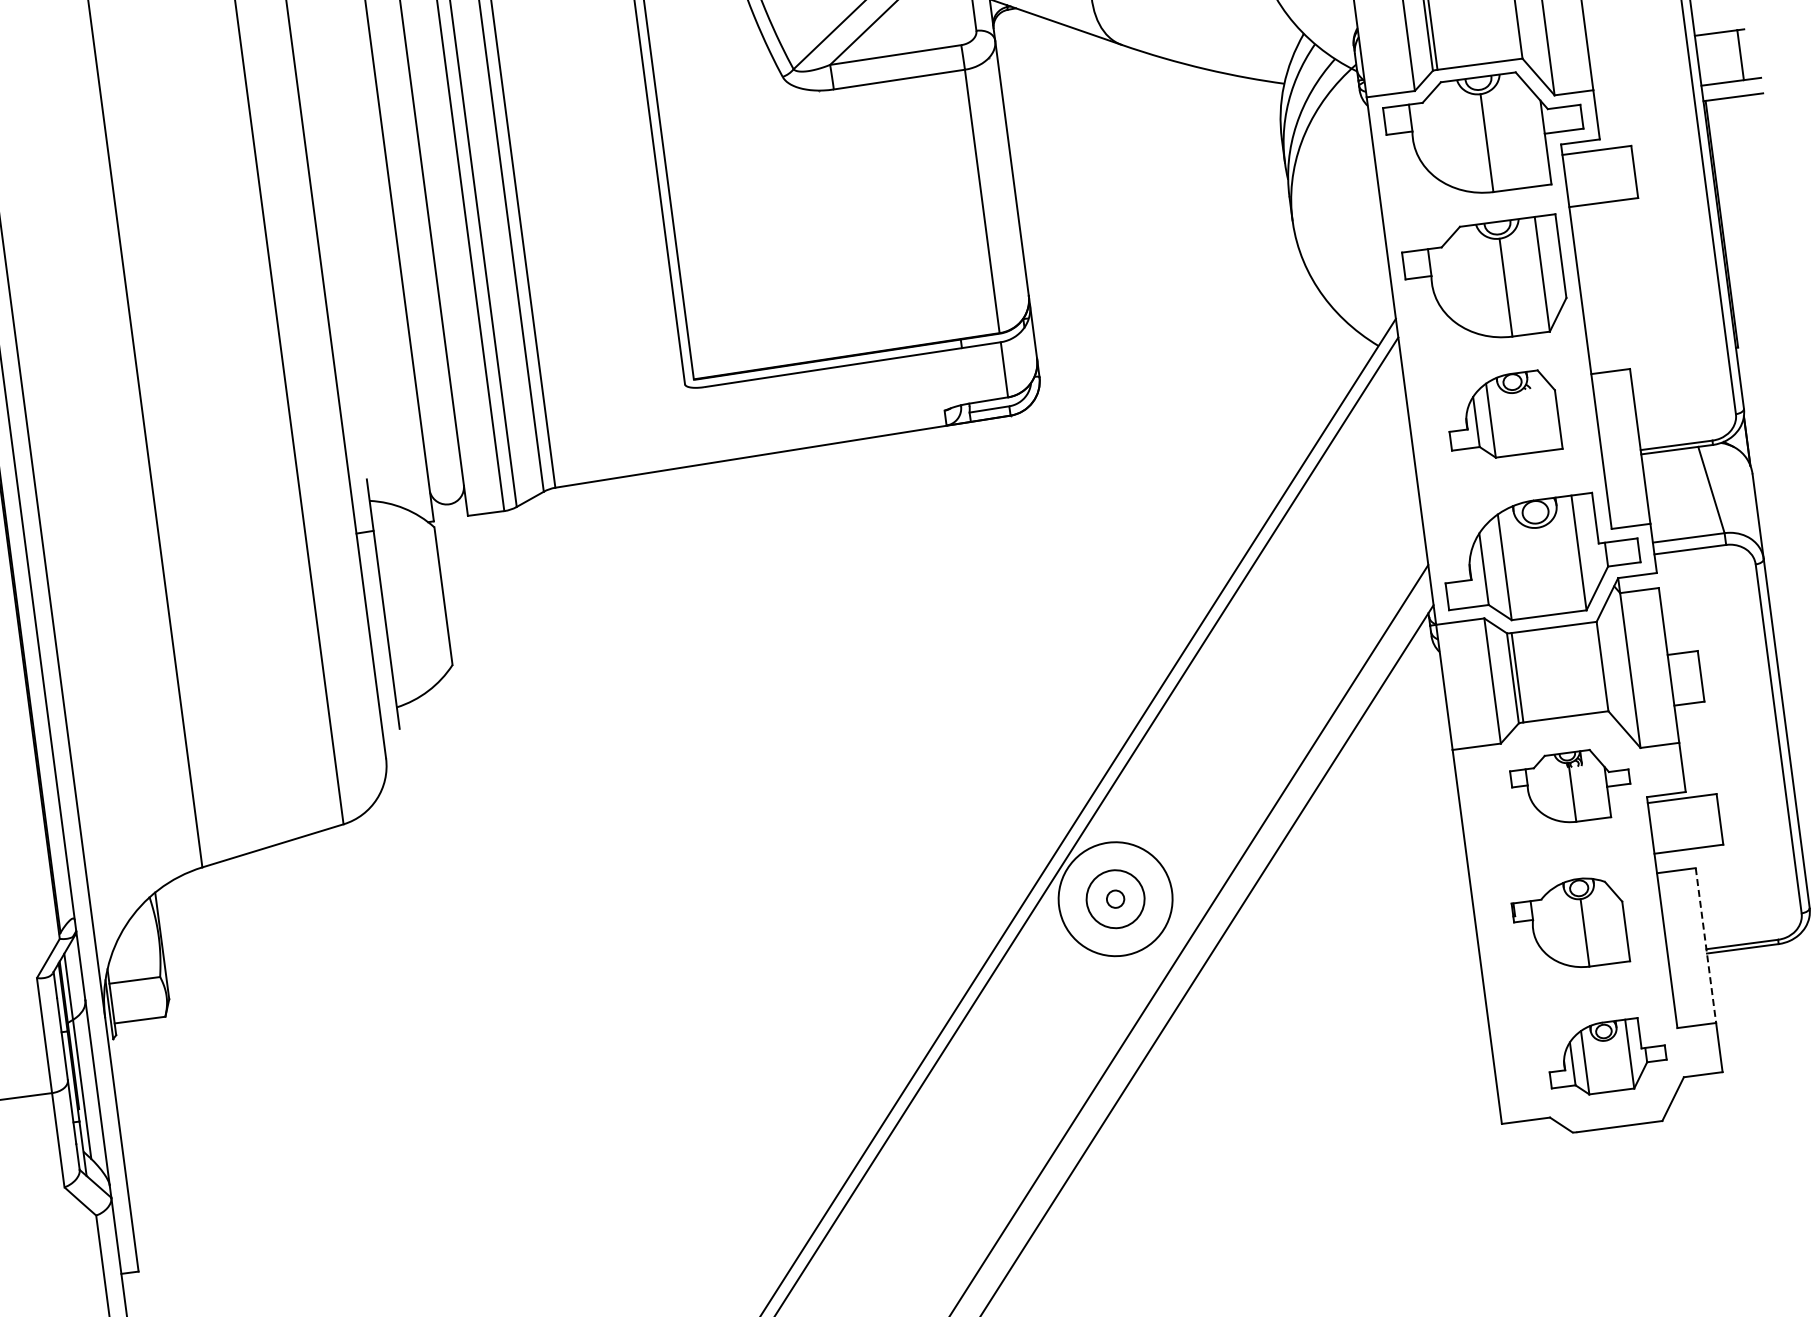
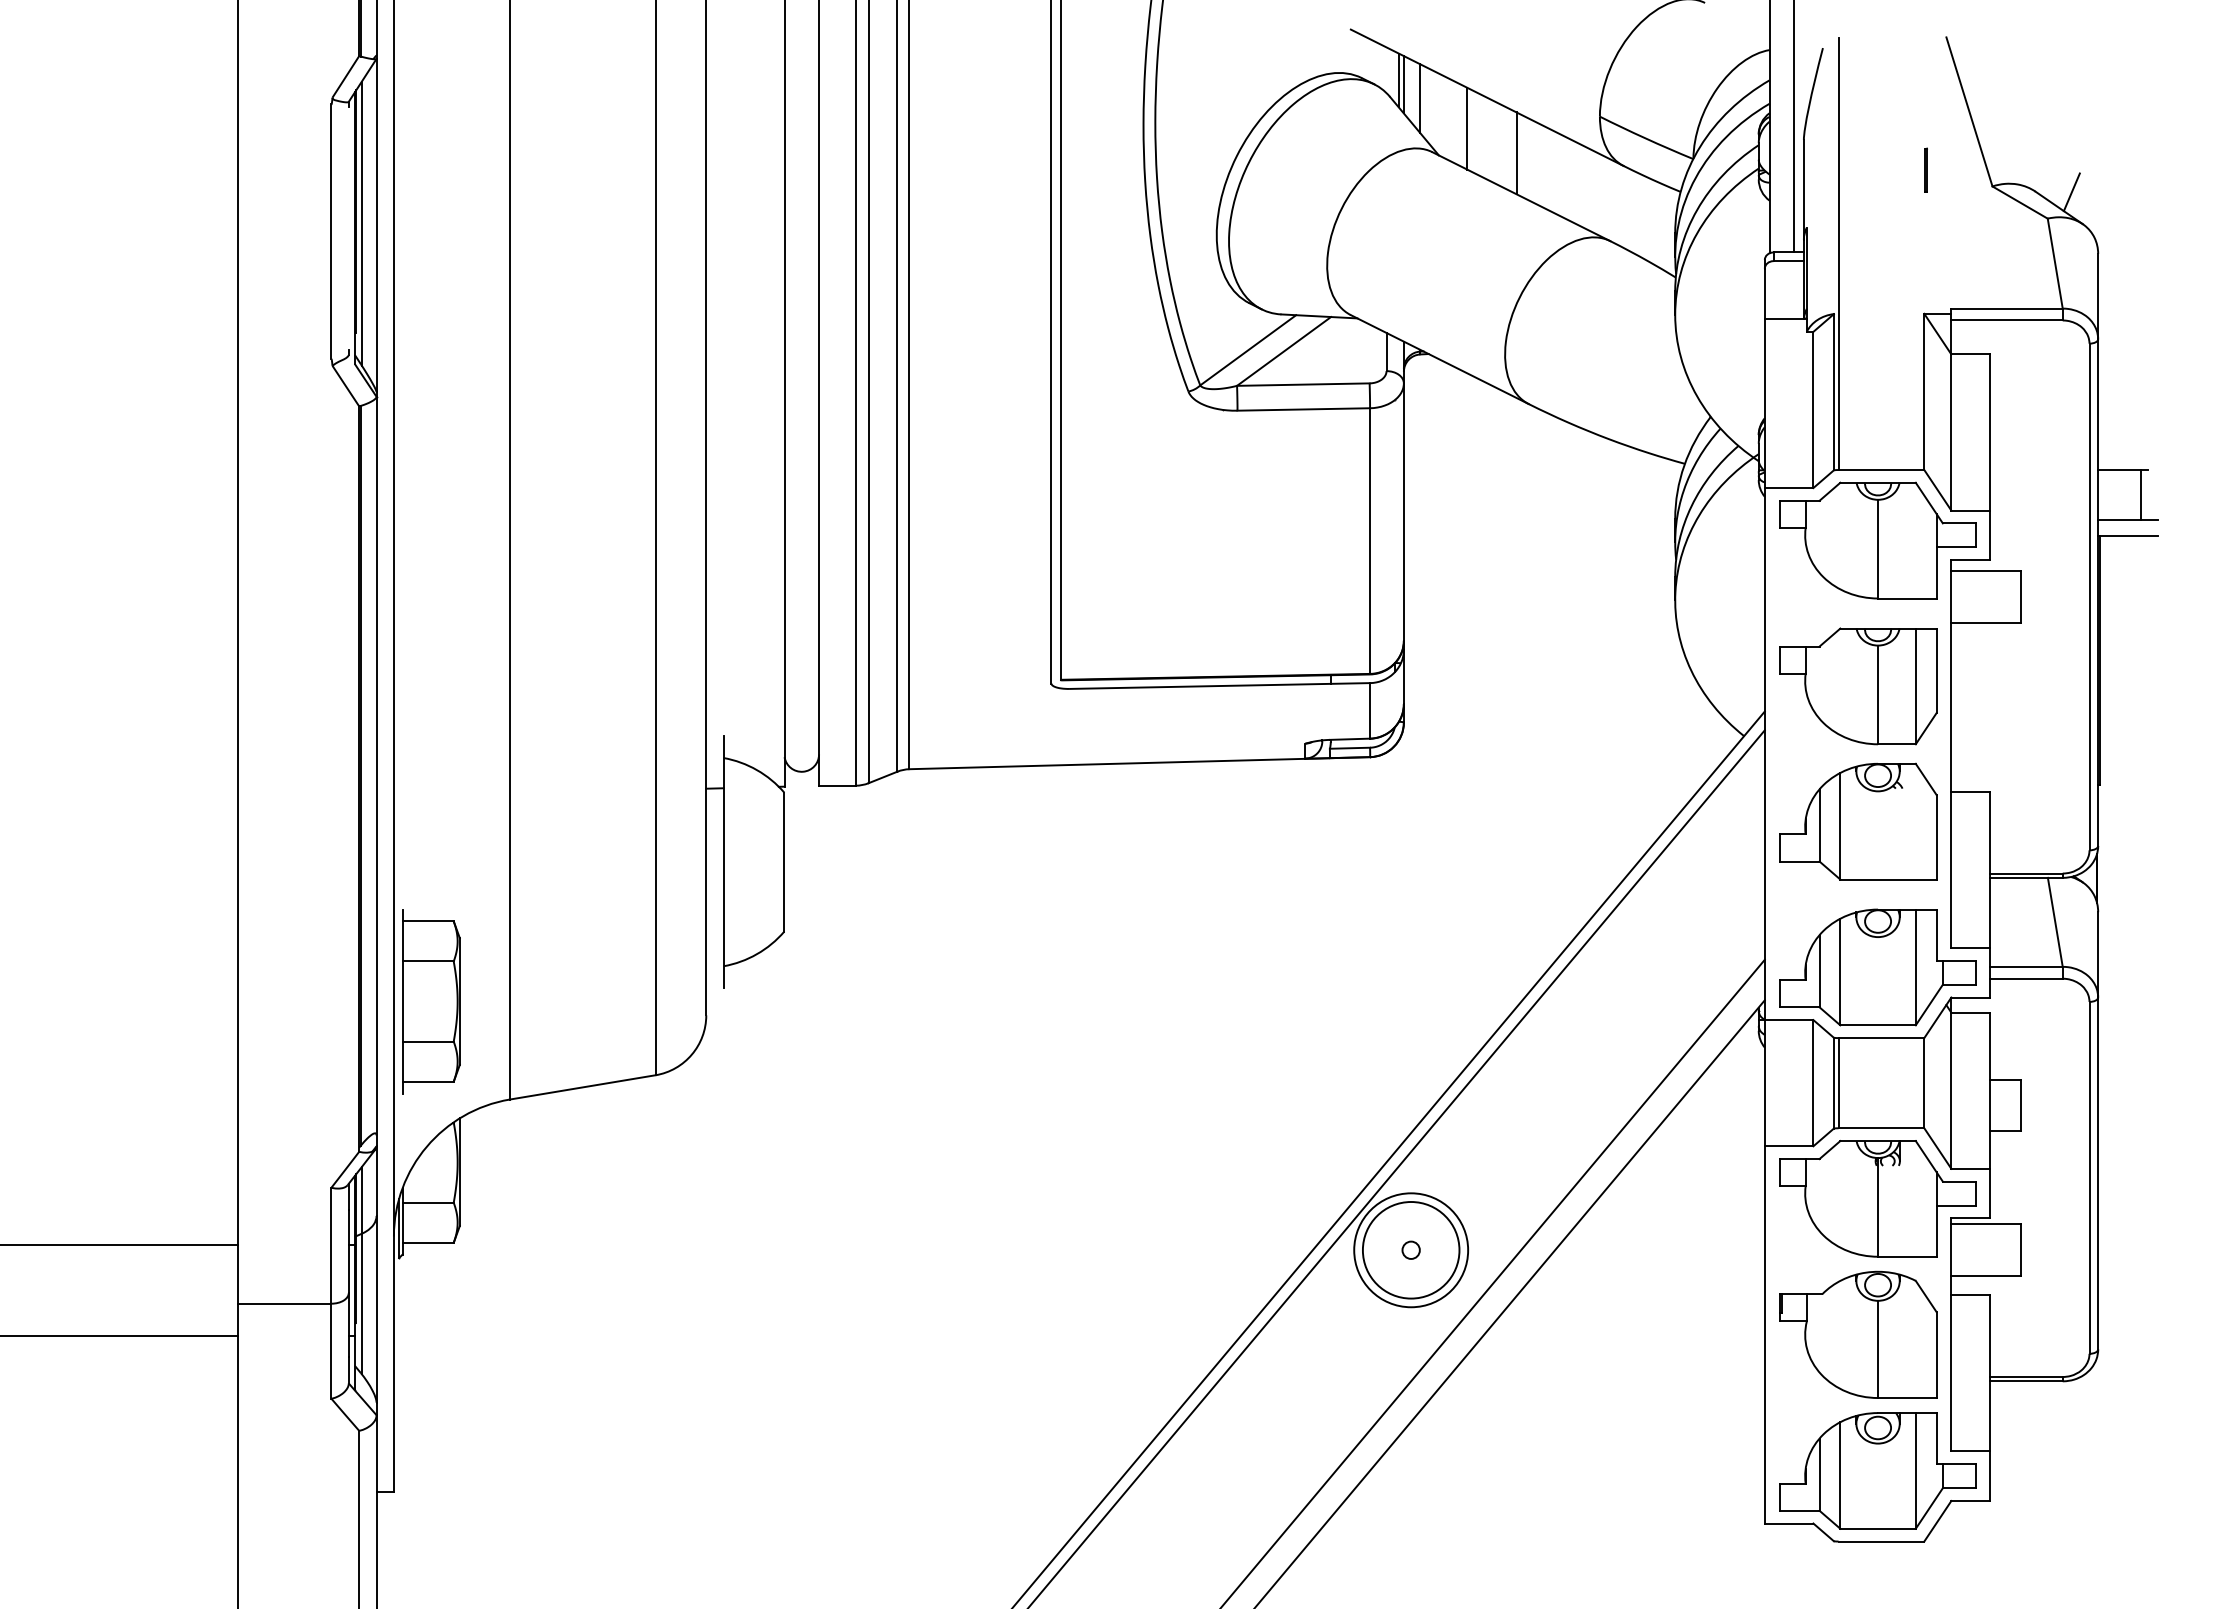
part: (1503, 415) -> (1858, 821), size x1.43
part: (111, 780) -> (431, 1001), added
part: (1571, 787) -> (1877, 1198), size x1.67
circle: (1114, 899) -> (1410, 1250), size x1.67
part: (1570, 924) -> (1858, 1334), size x1.43
line: (1706, 945) -> (1990, 1373), dashed -> solid
part: (1606, 1056) -> (1877, 1470), size x1.67

